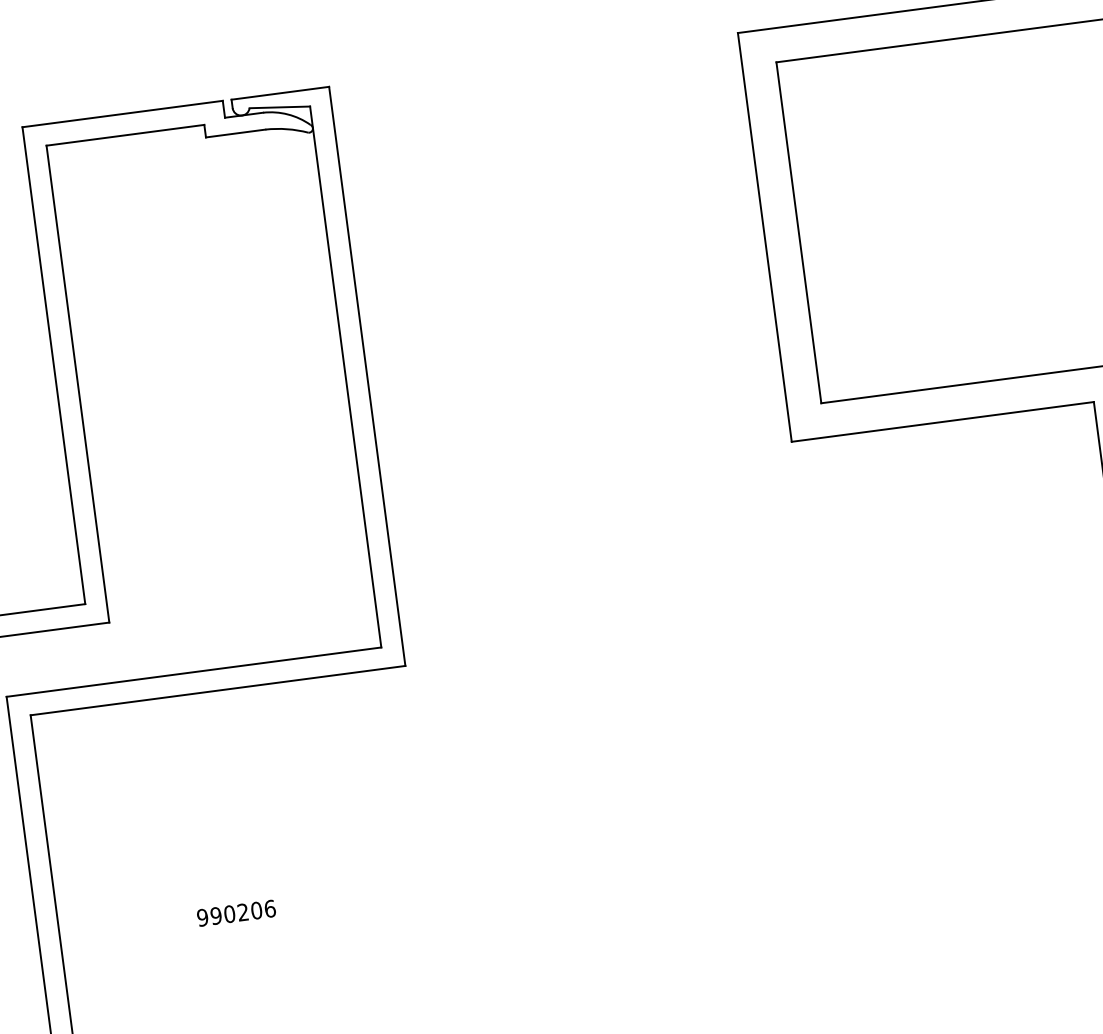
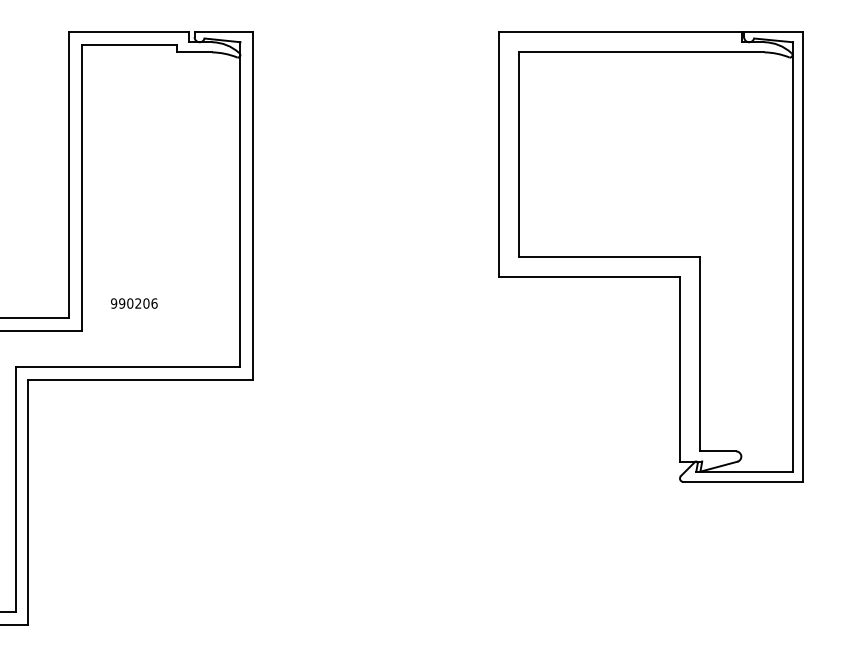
text: (236, 913) -> (134, 303), moved

